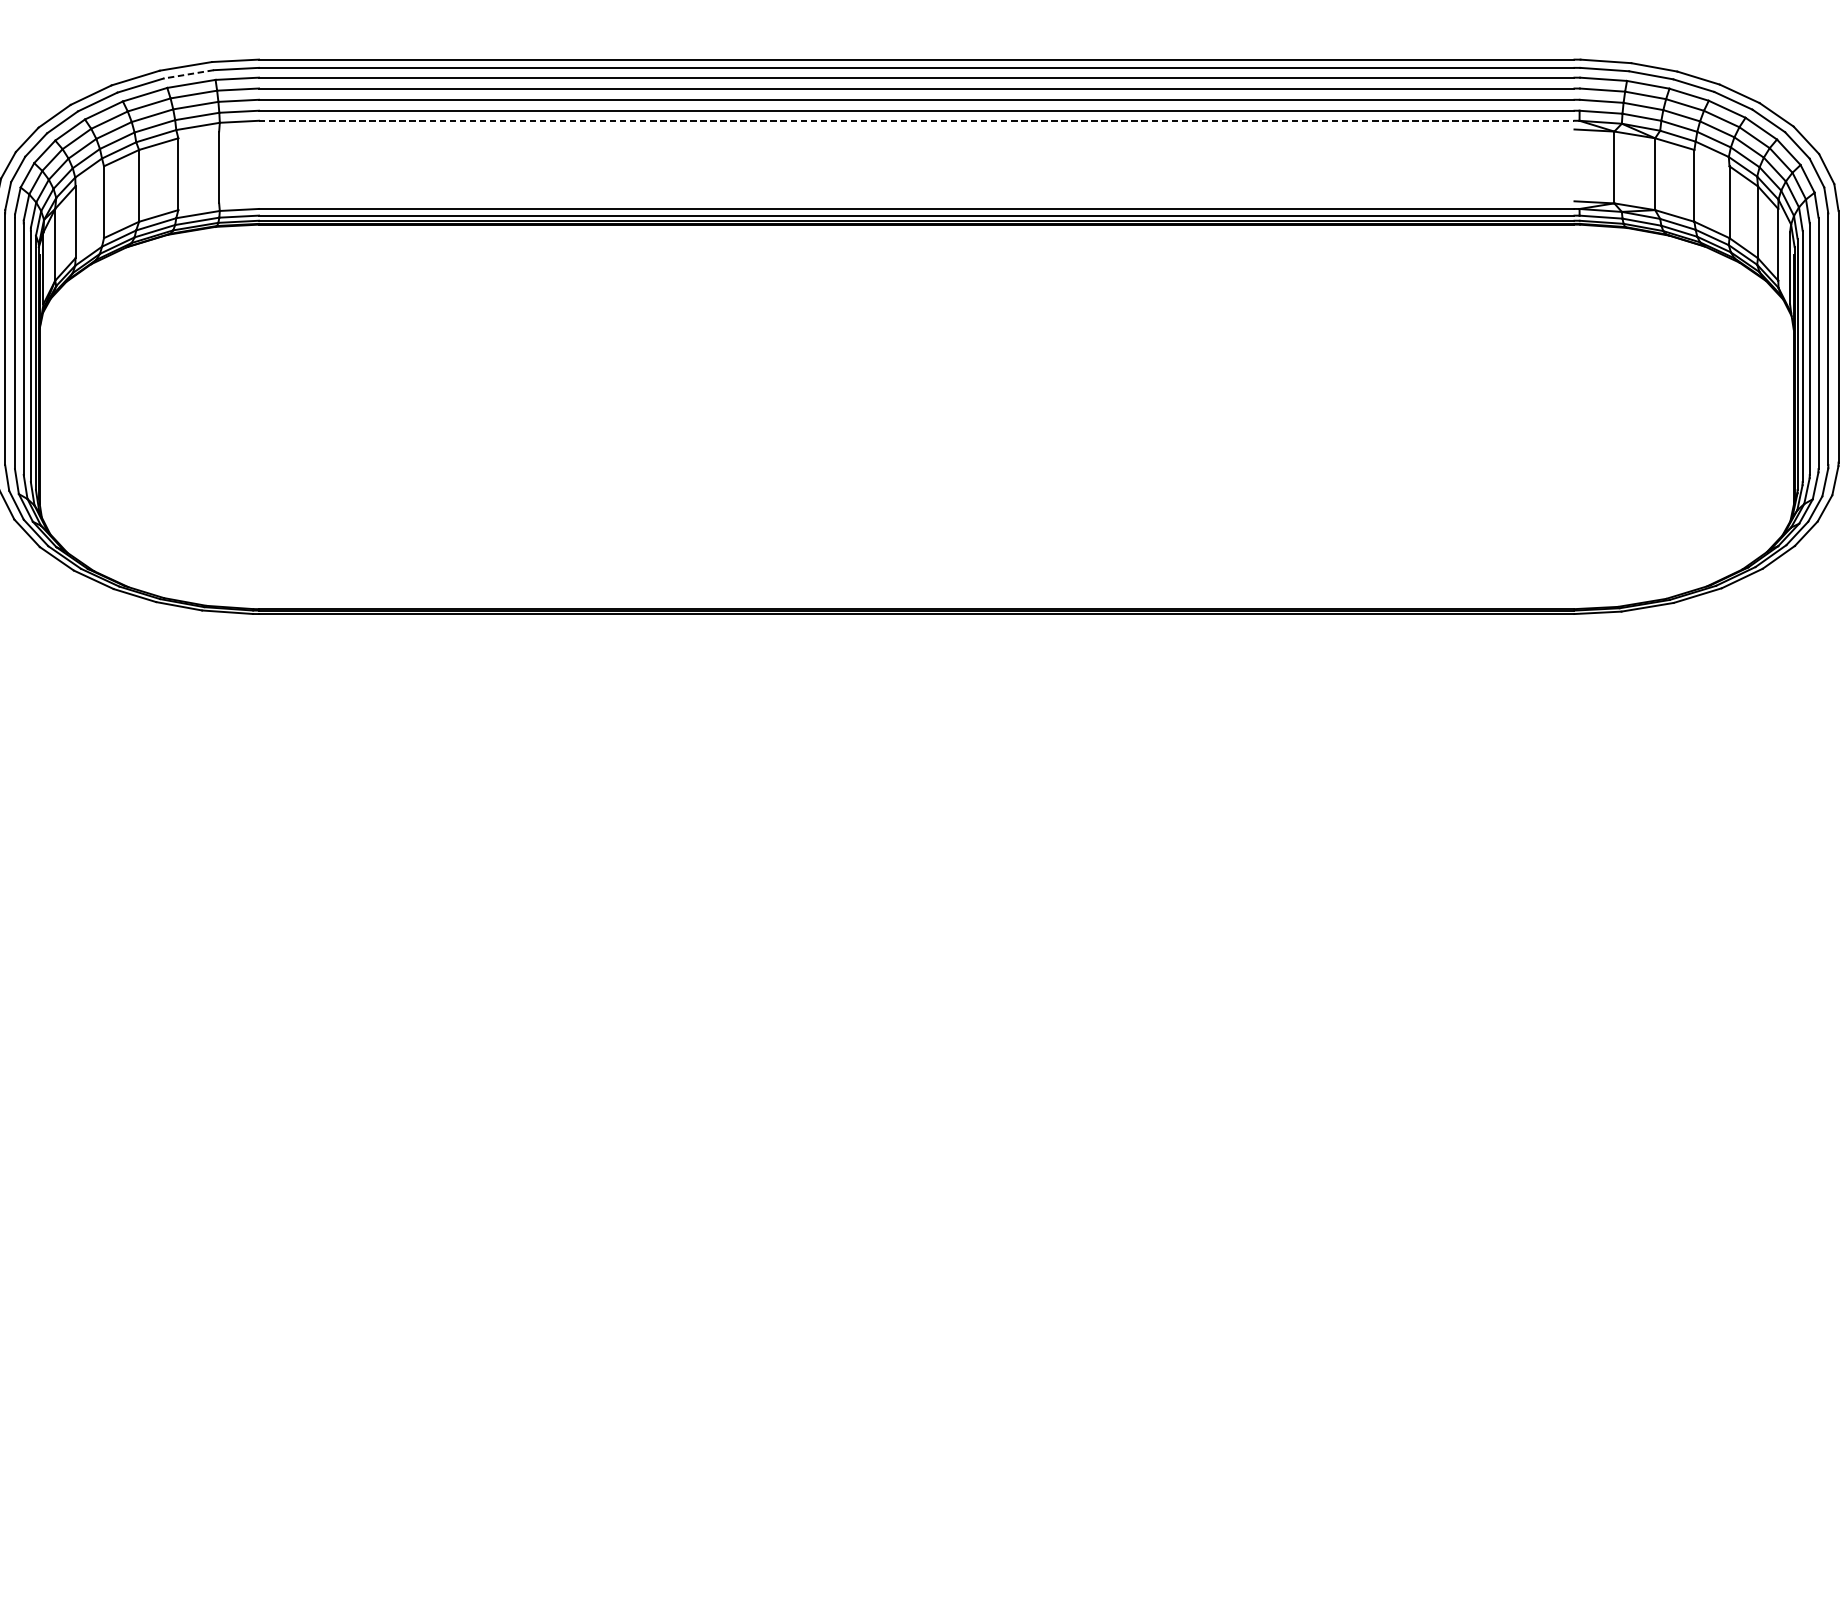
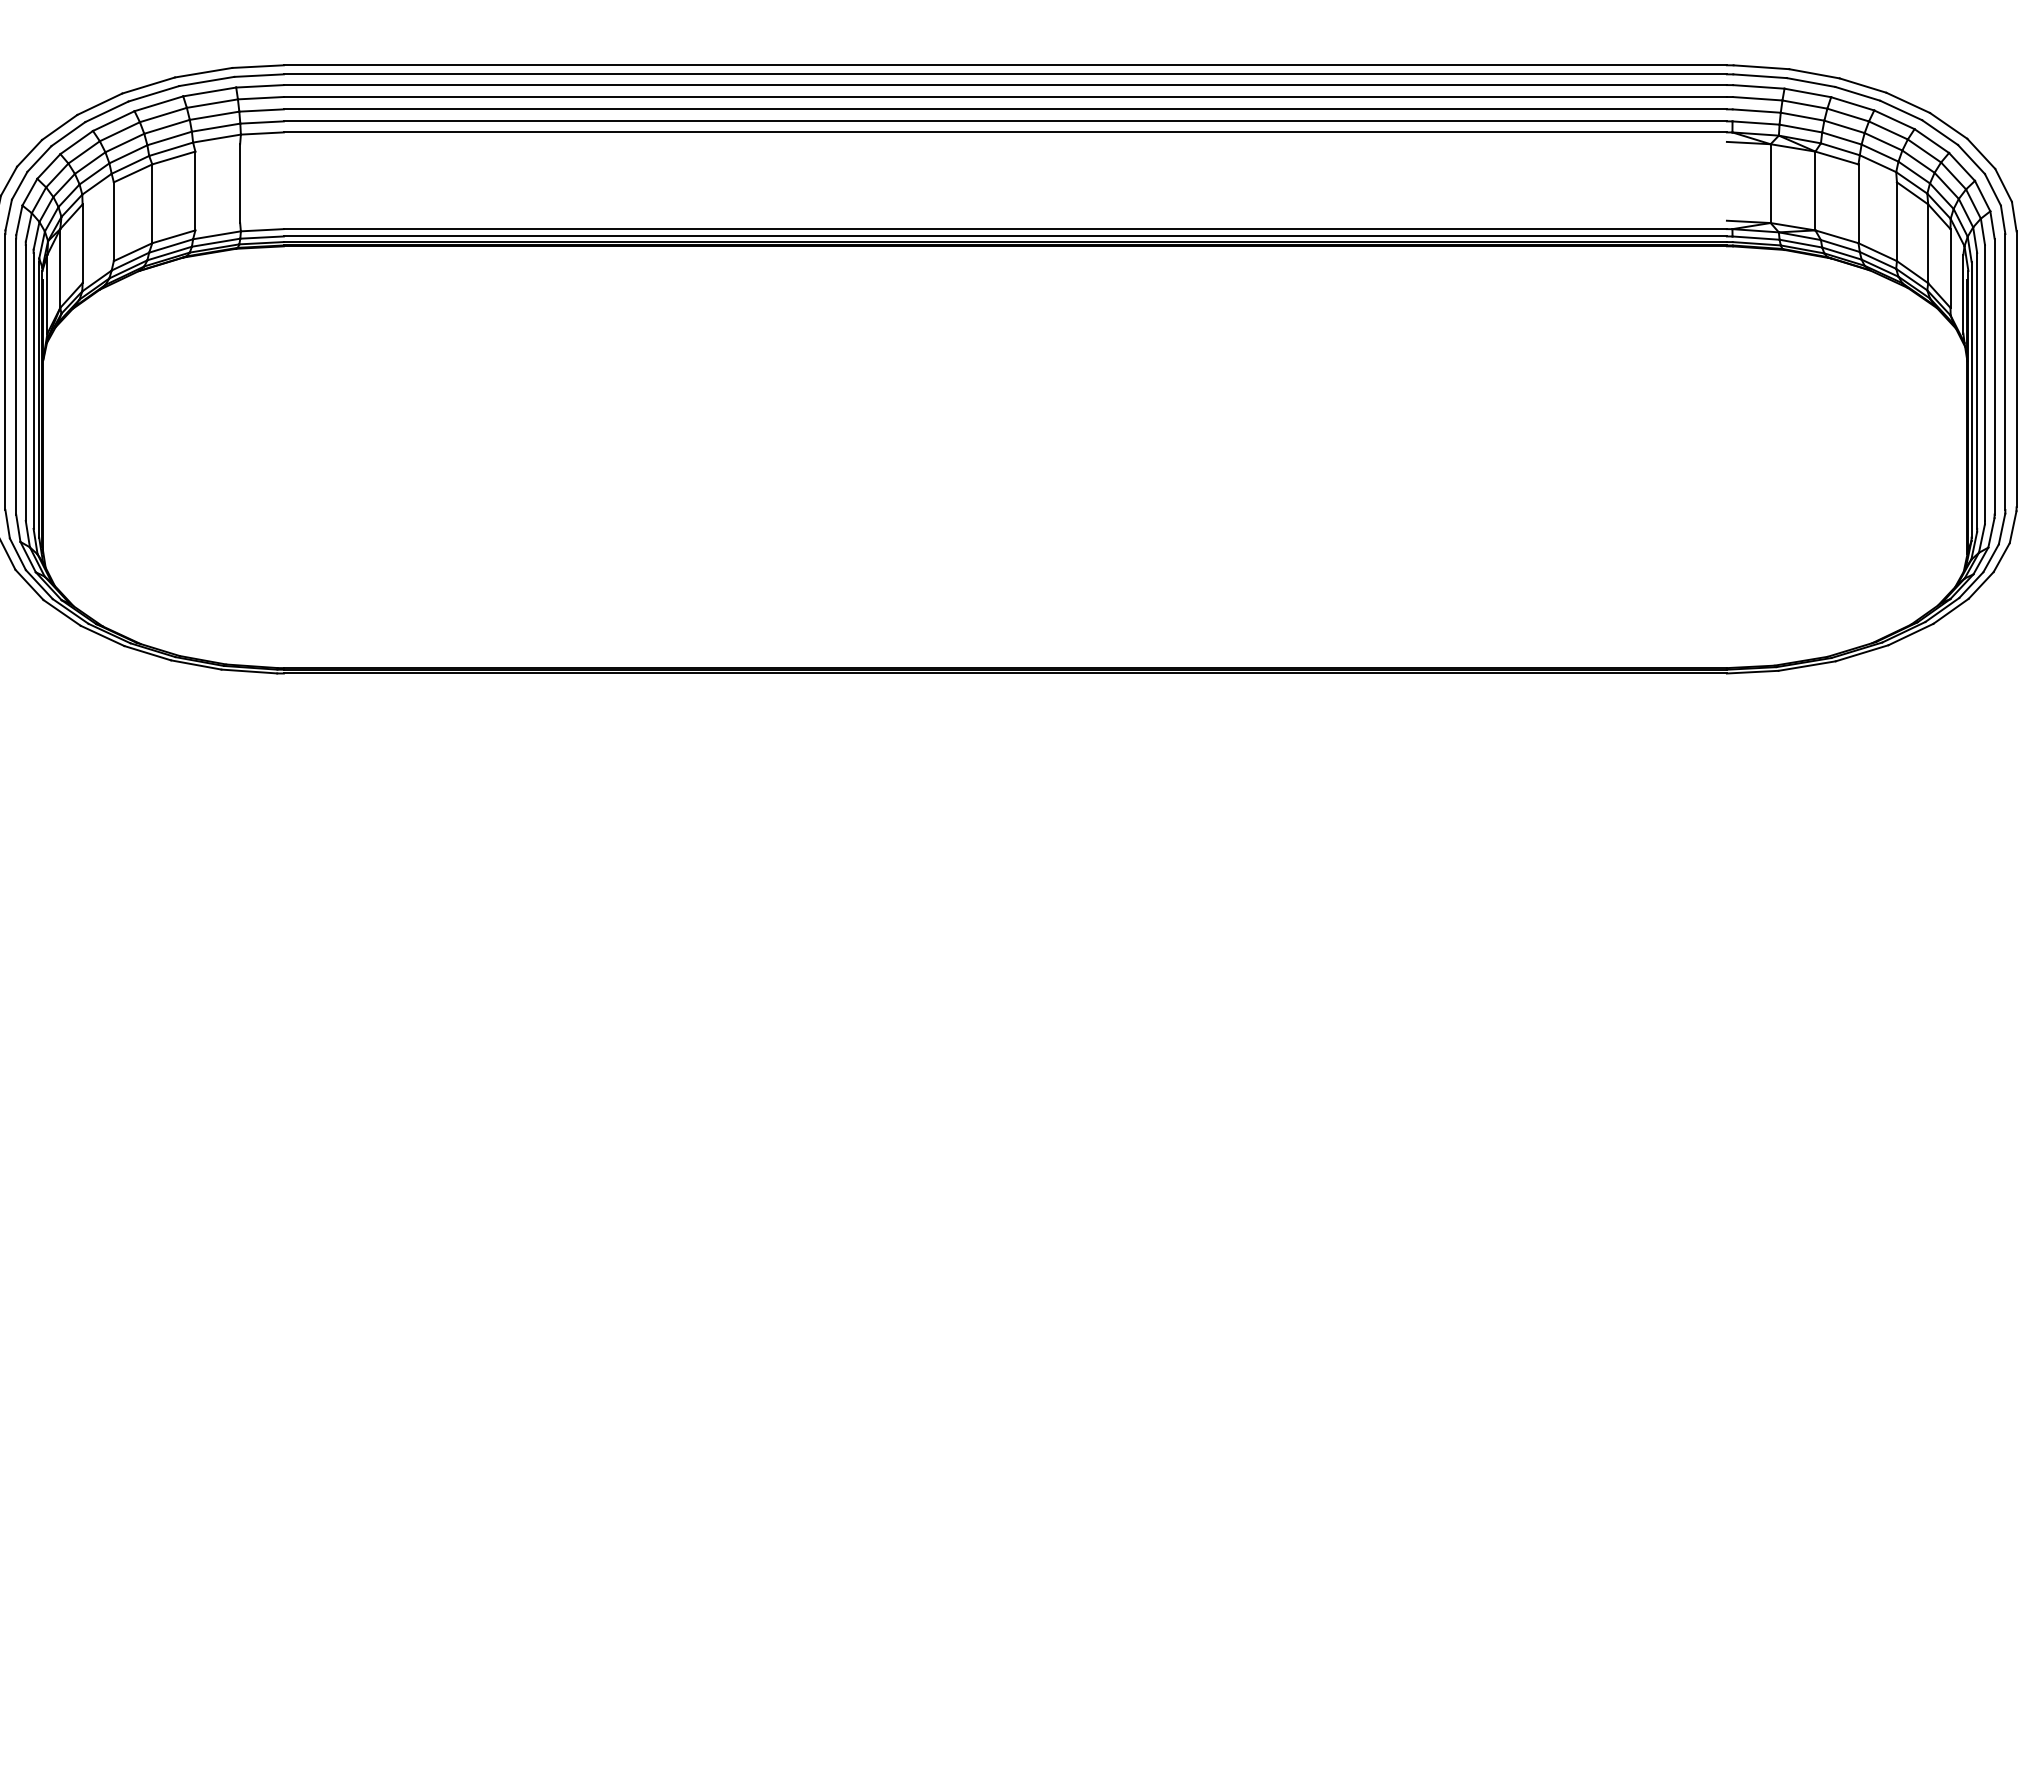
line: (188, 74) -> (206, 81), dashed -> solid
line: (916, 120) -> (1005, 132), dashed -> solid

